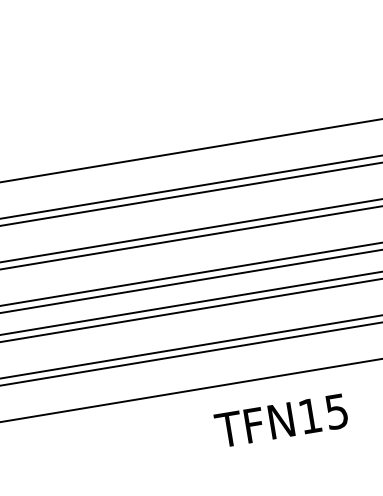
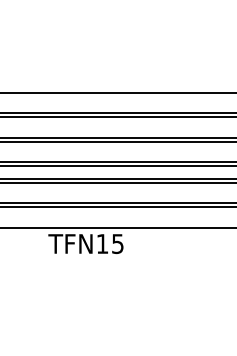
text: (280, 420) -> (85, 243), moved

